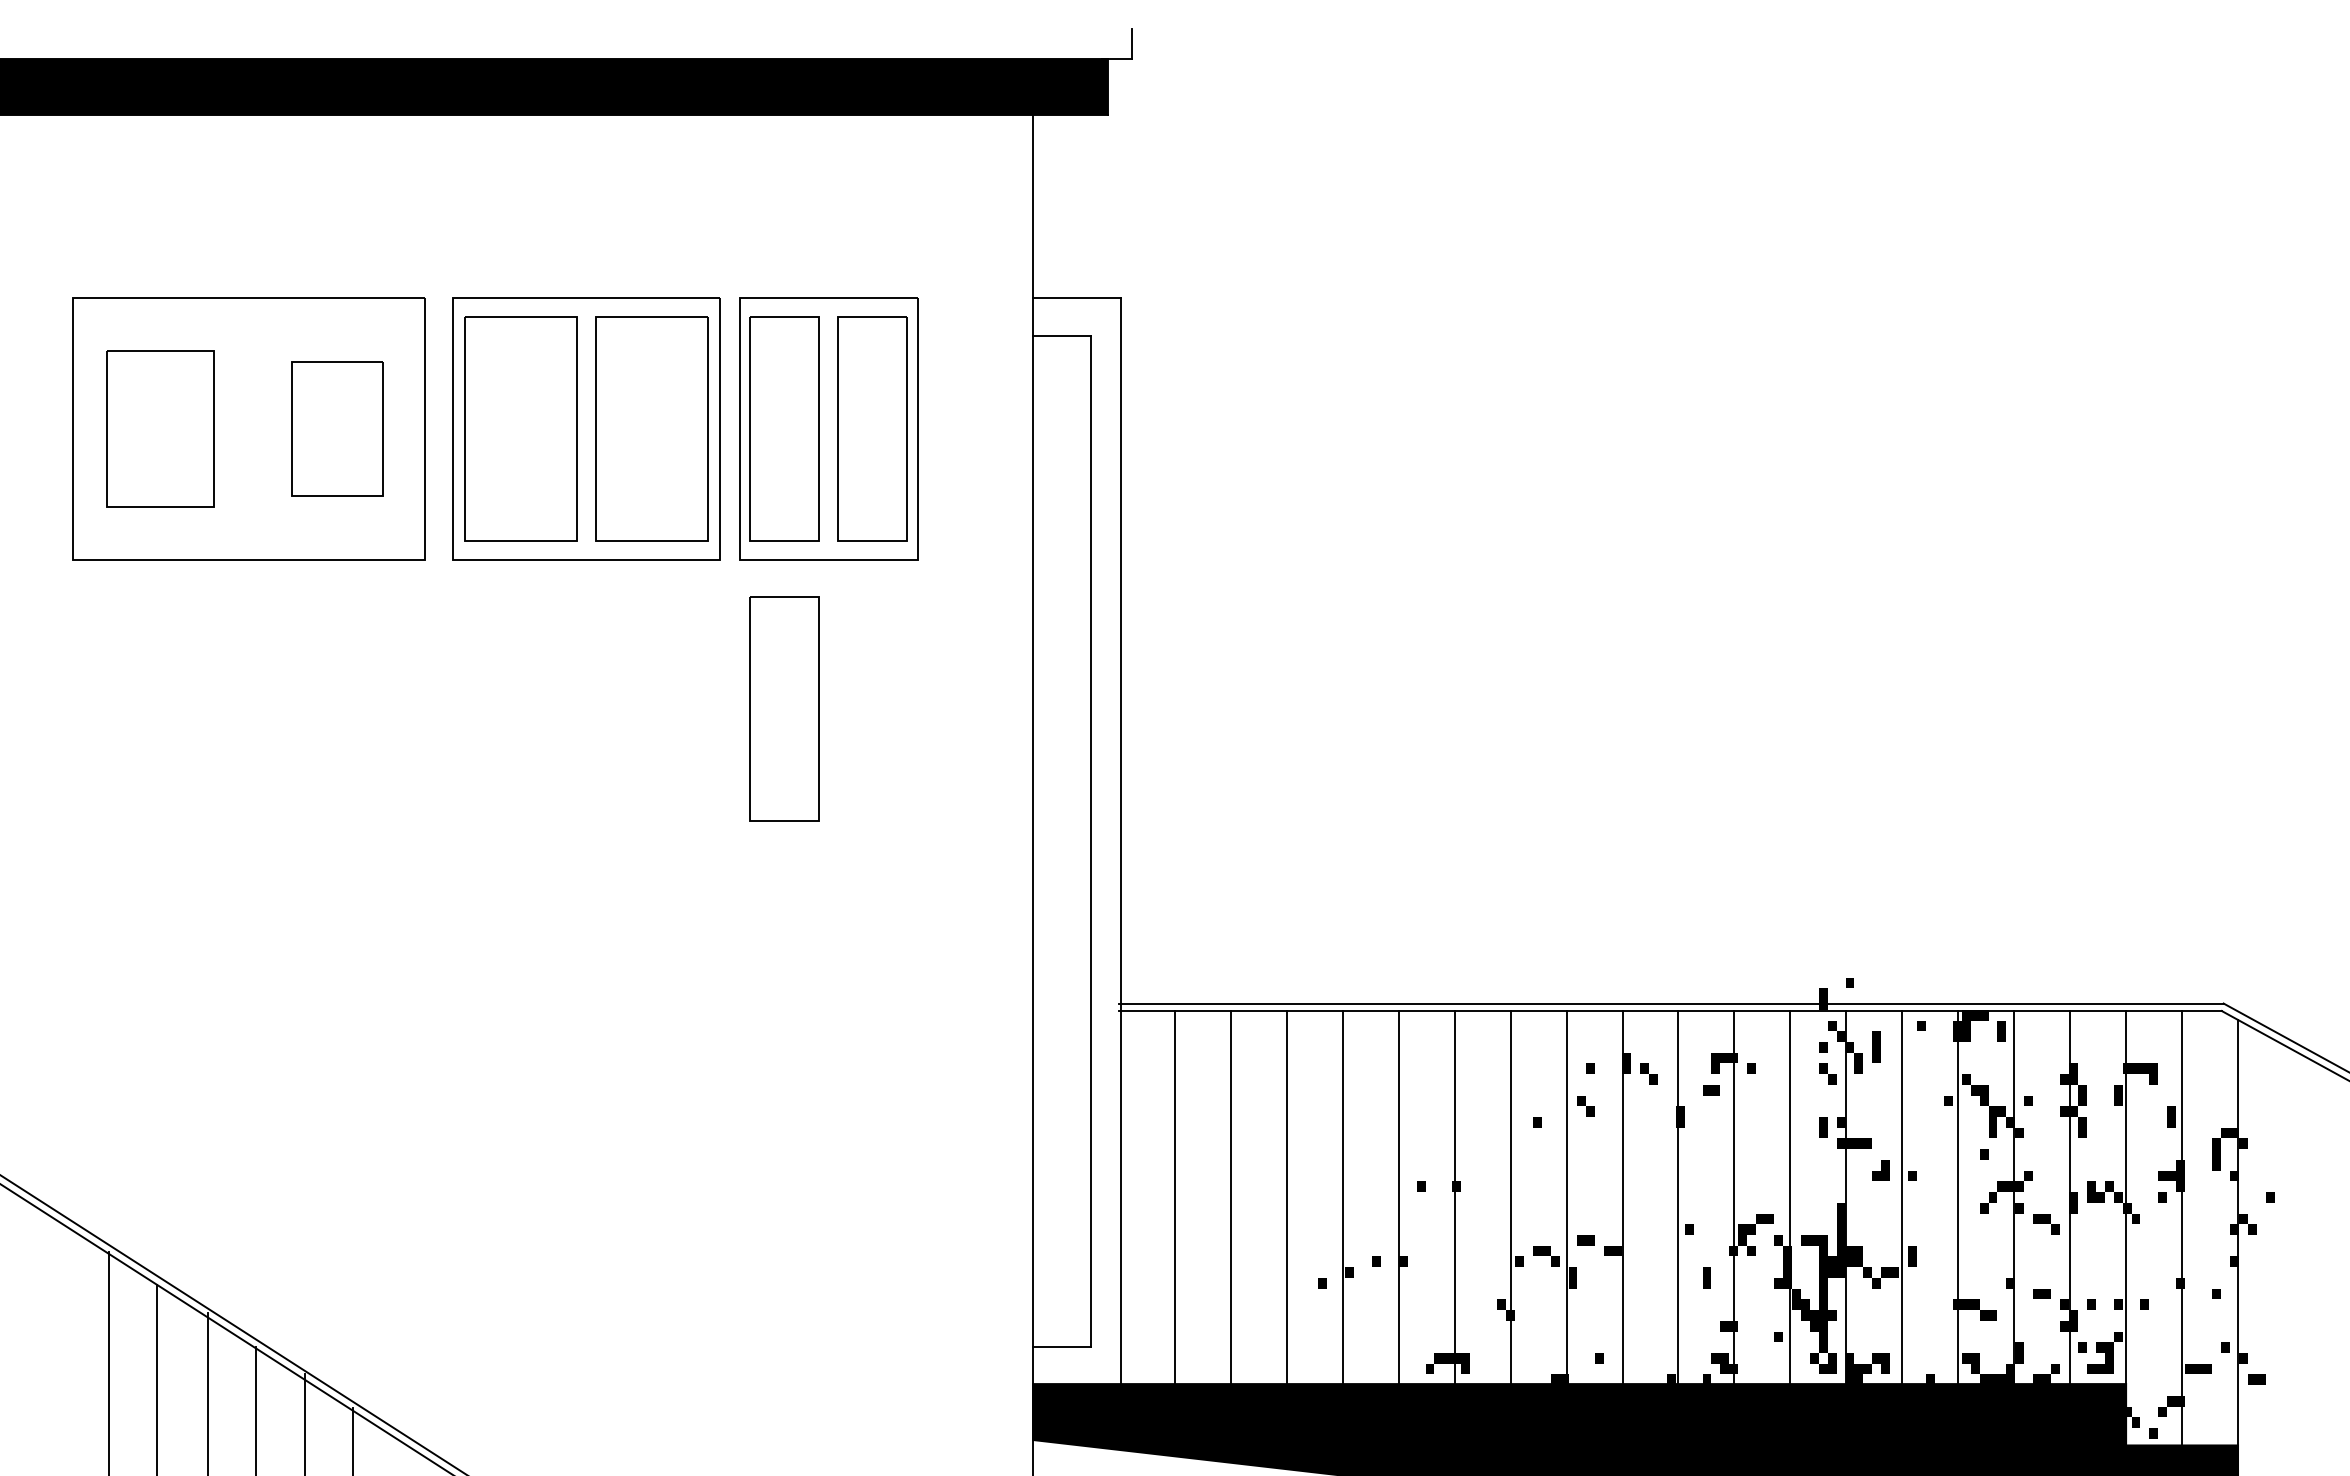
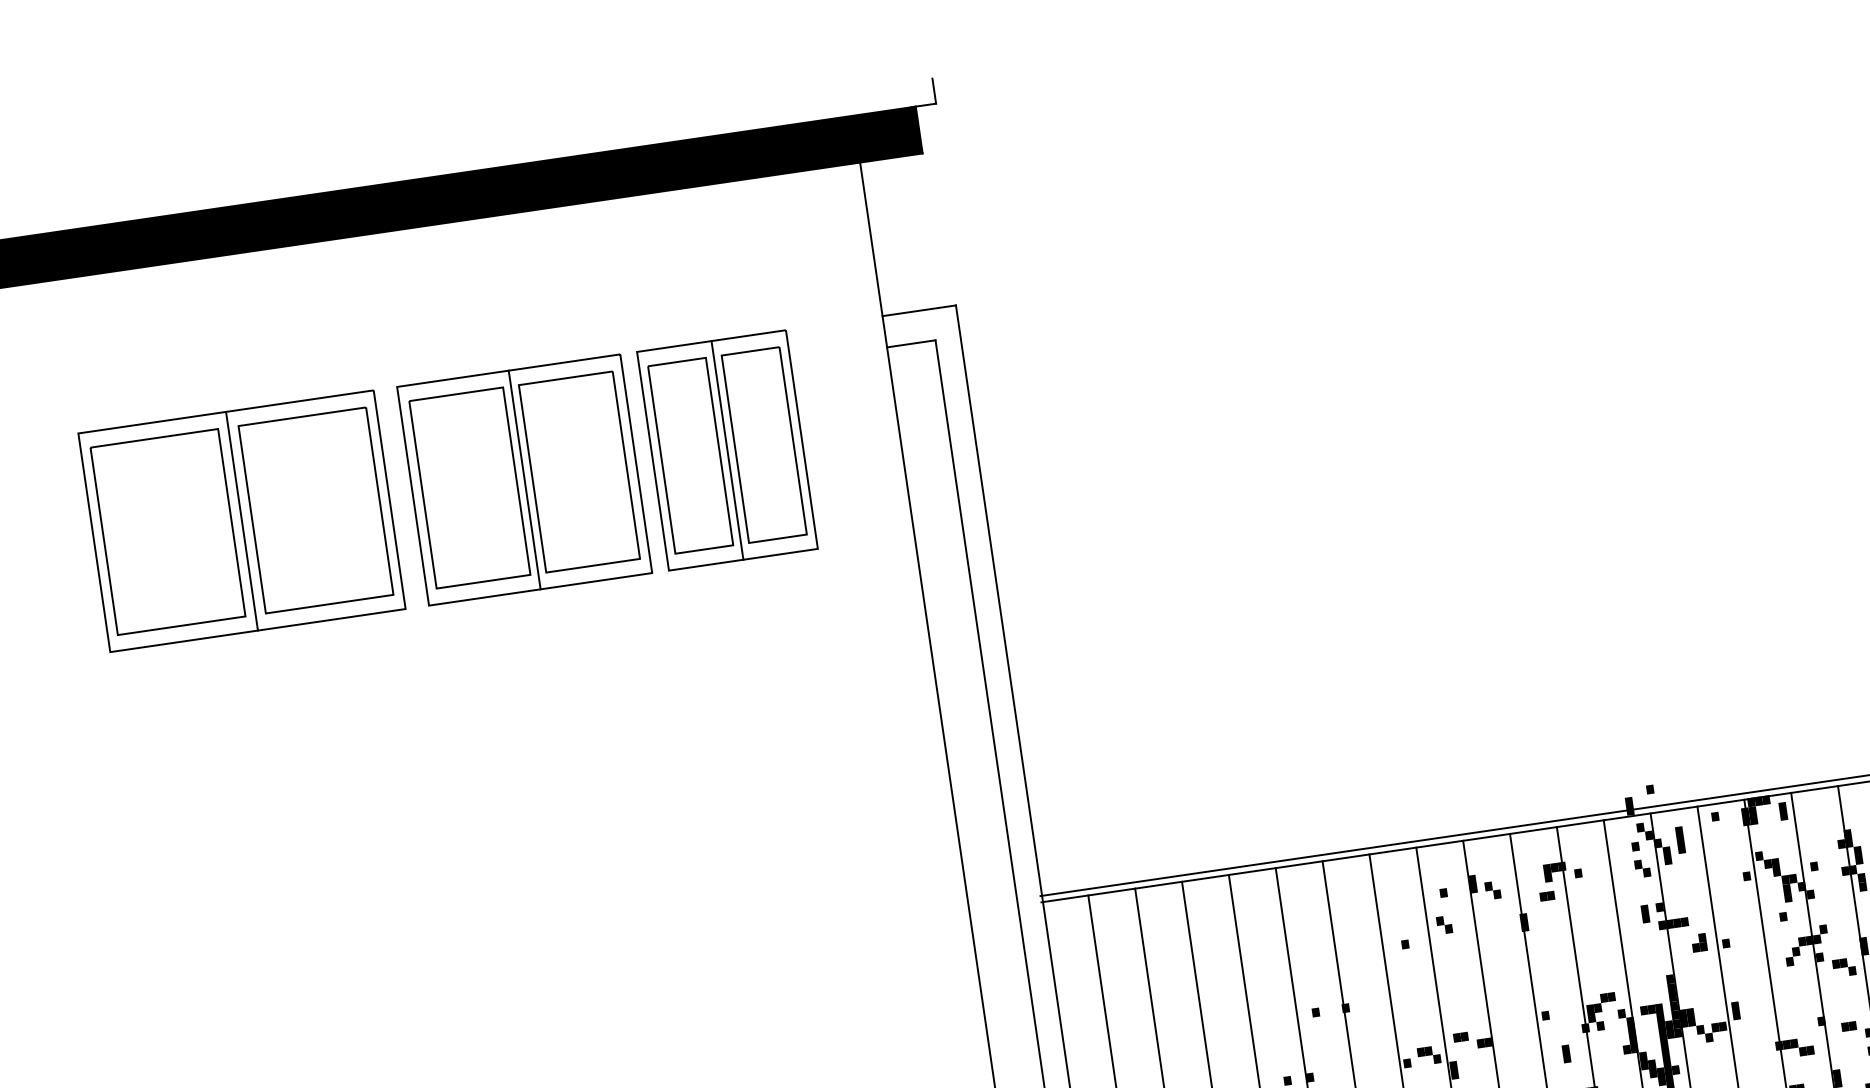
part: (160, 428) -> (167, 531), size x1.43
line: (249, 428) -> (242, 520), added
part: (337, 428) -> (316, 510), size x1.67
line: (586, 428) -> (524, 479), added
line: (828, 428) -> (727, 450), added
part: (784, 708) -> (724, 689), removed

